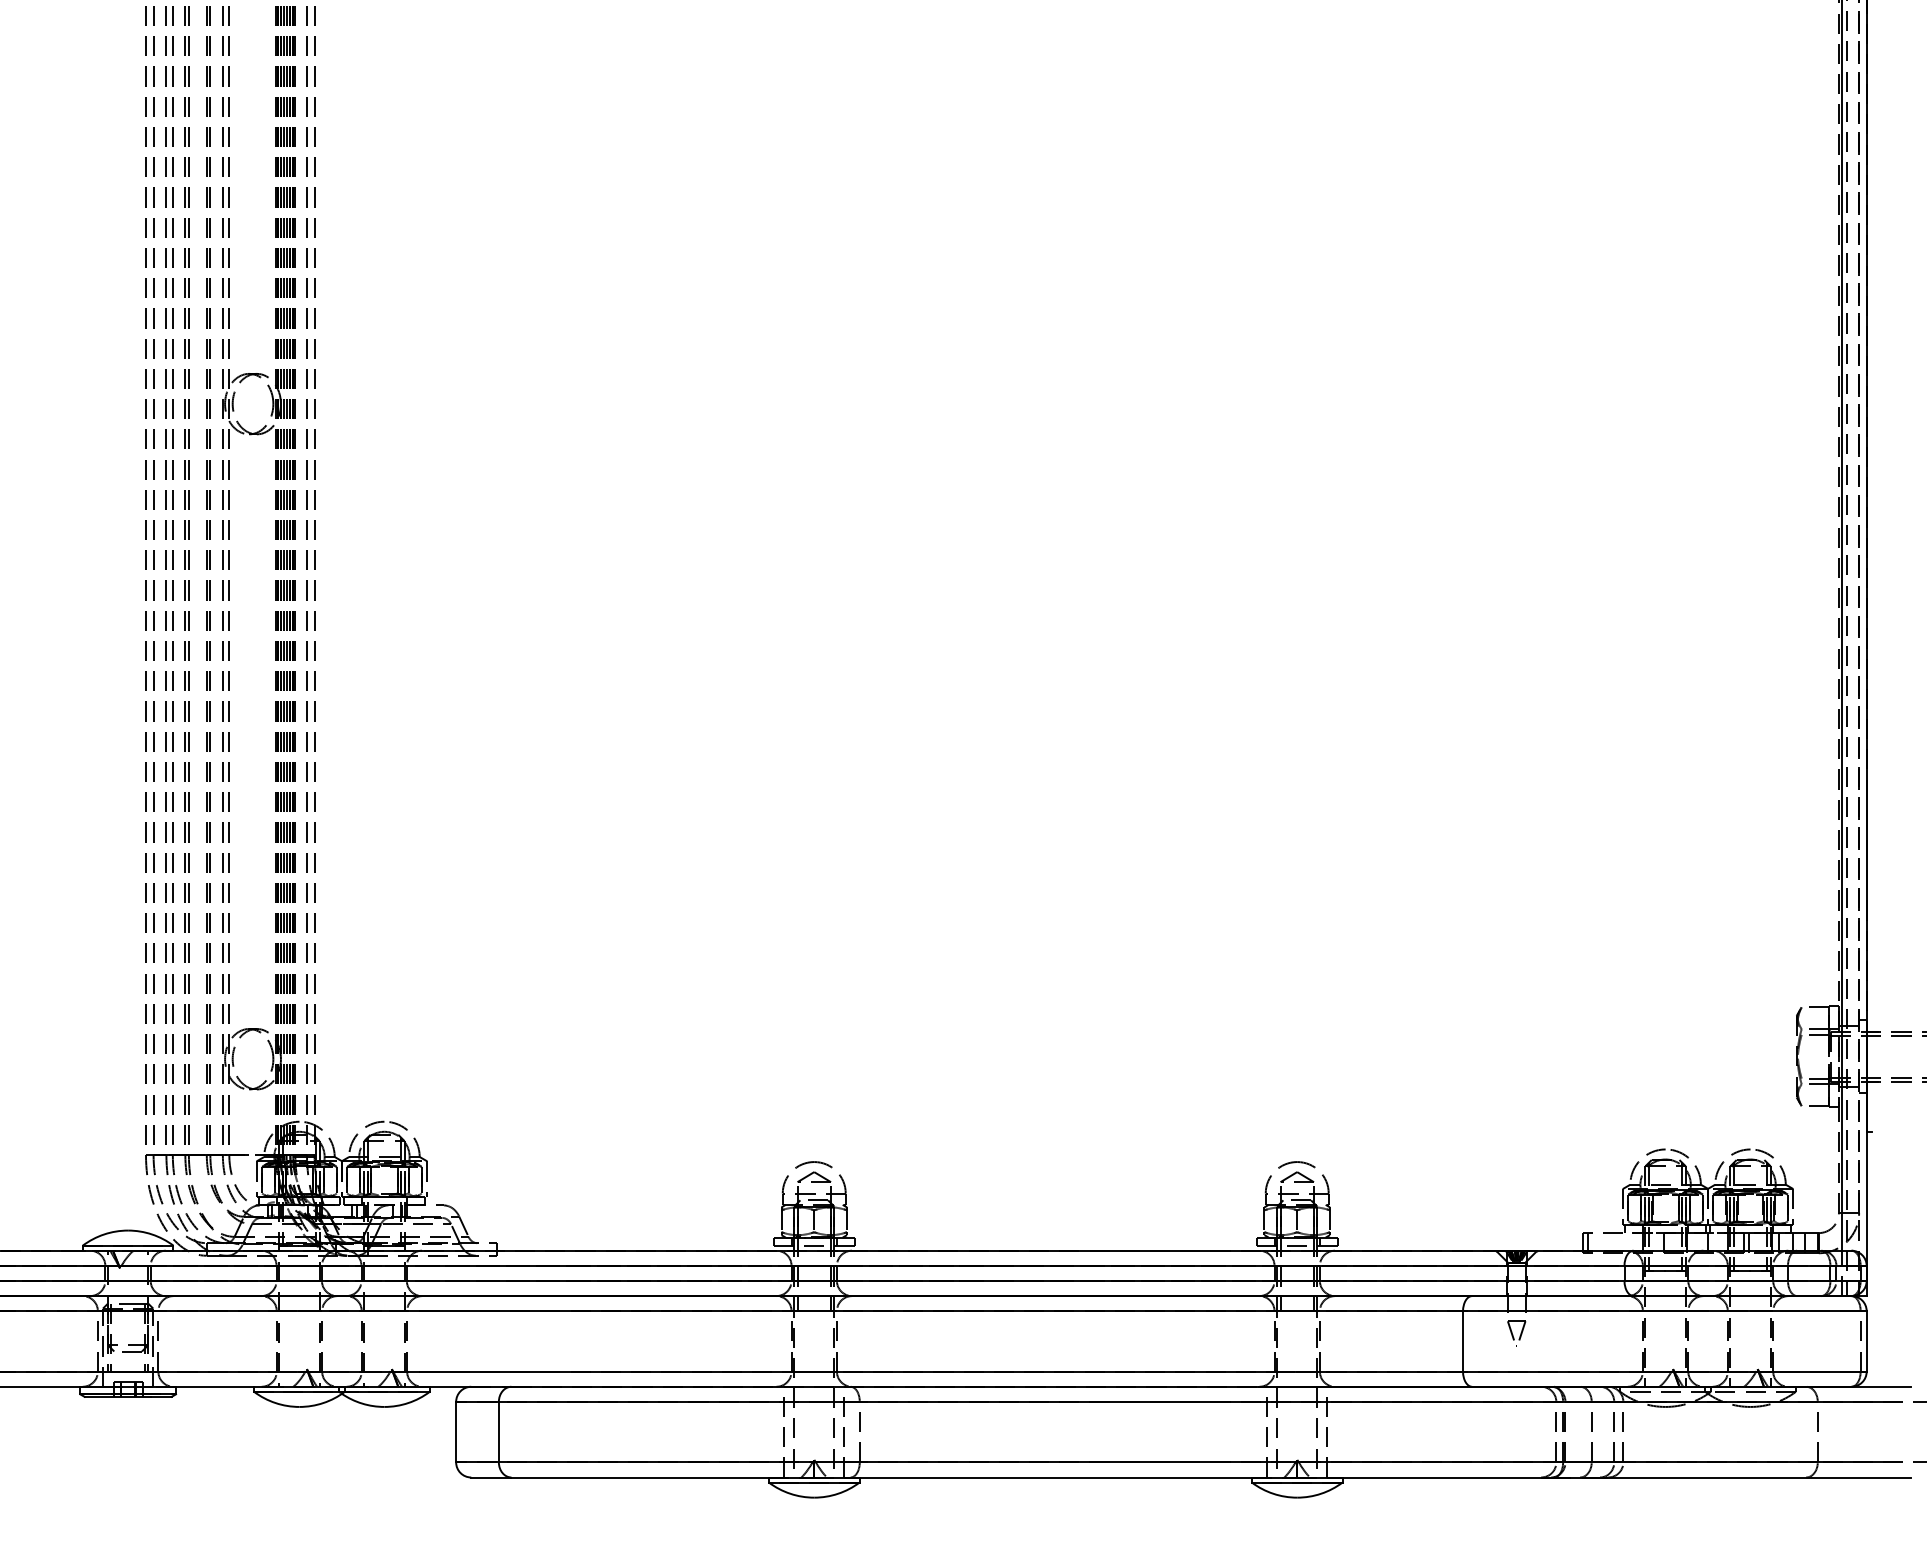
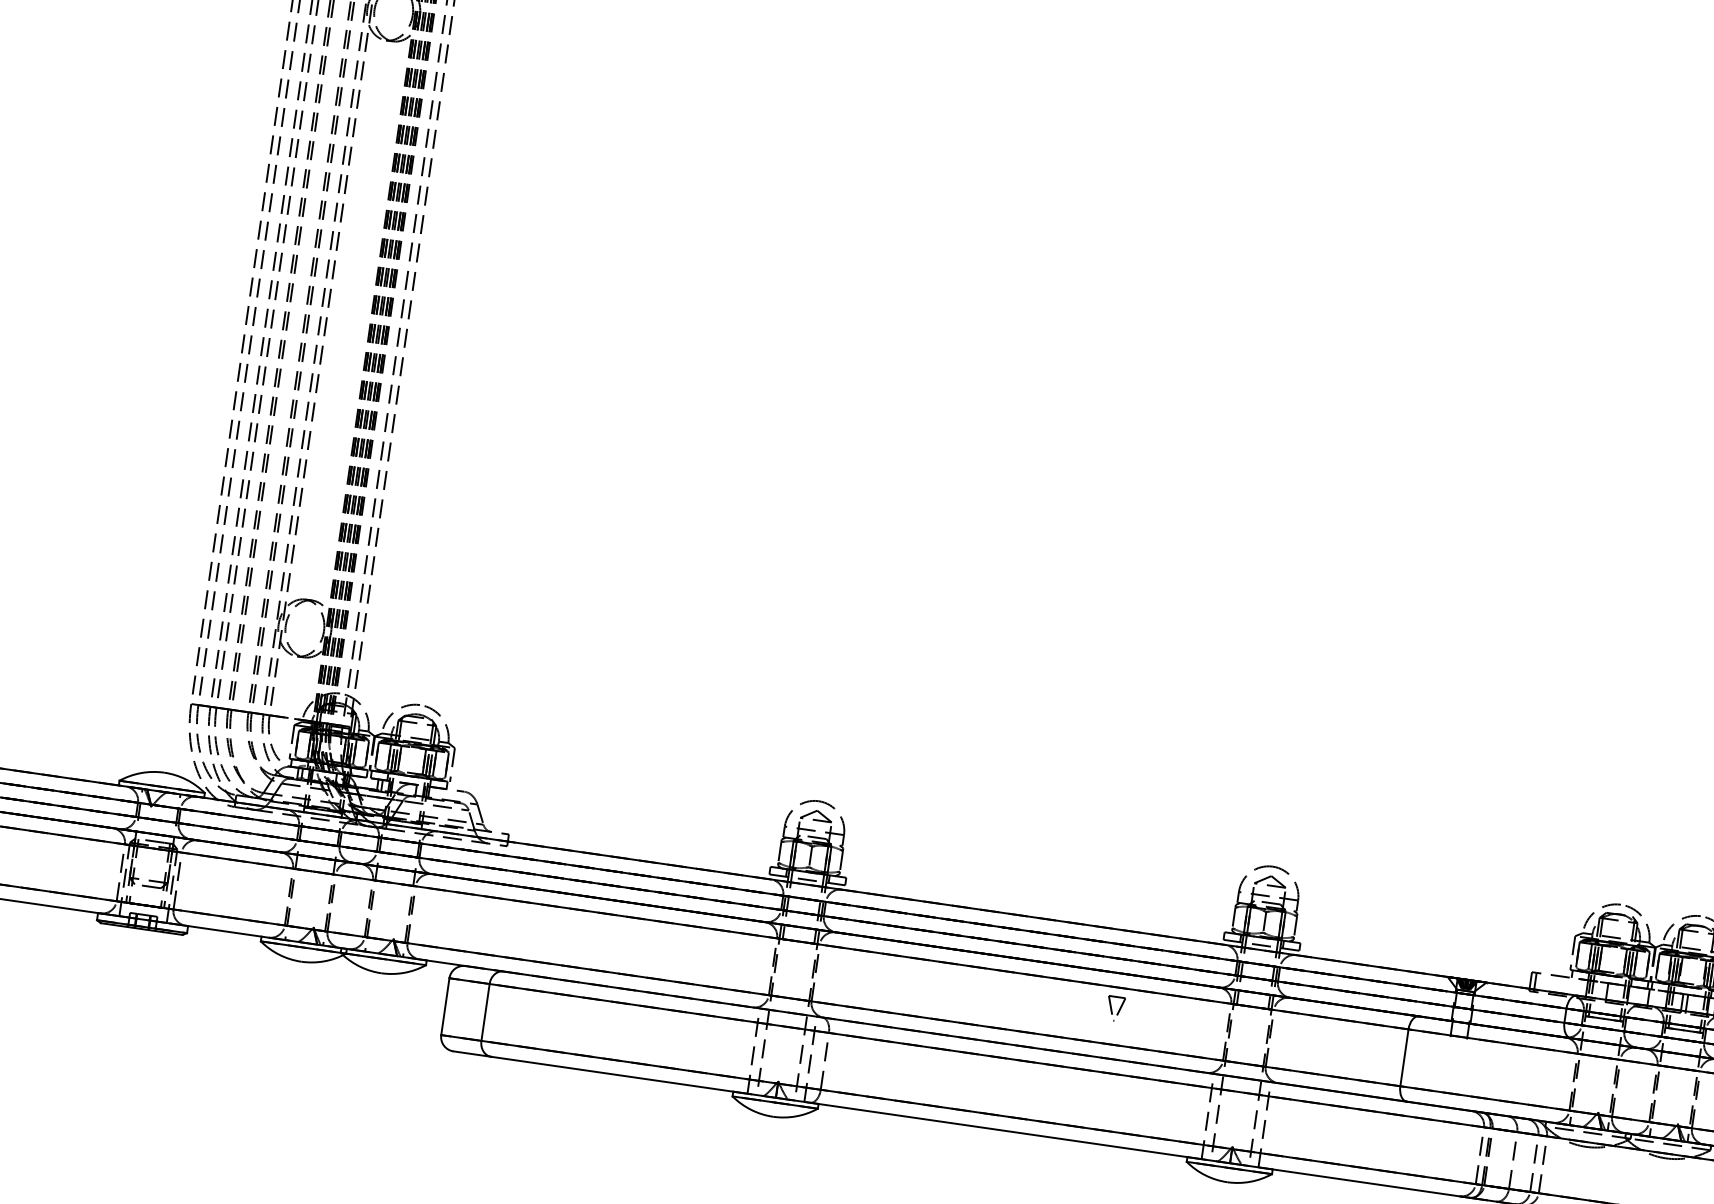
part: (1516, 1333) -> (1115, 1008), moved

